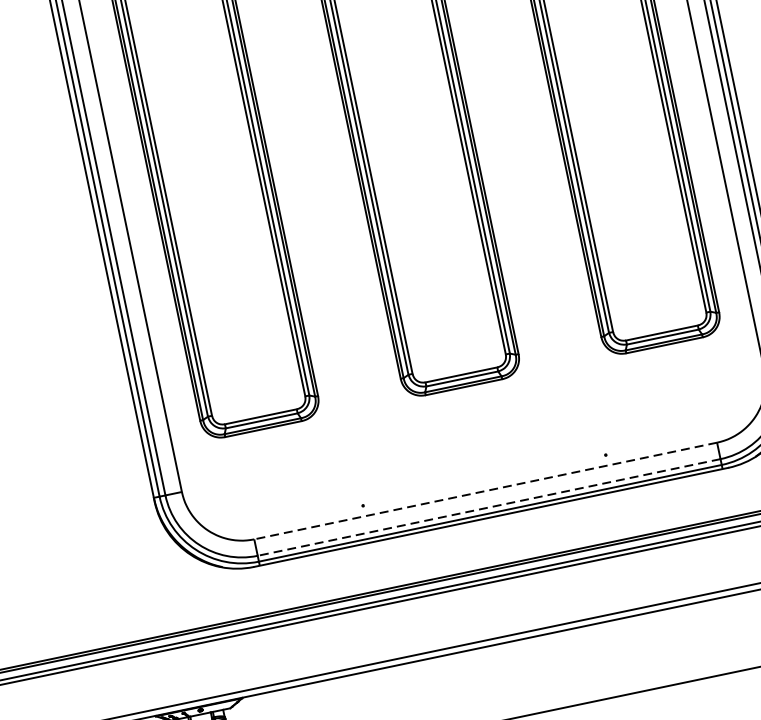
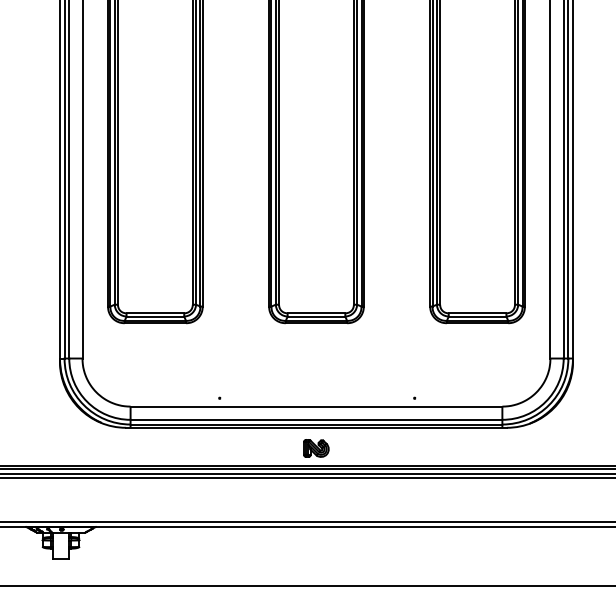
line: (485, 490) -> (316, 406), dashed -> solid
line: (489, 507) -> (316, 419), dashed -> solid
part: (496, 543) -> (316, 448), added

